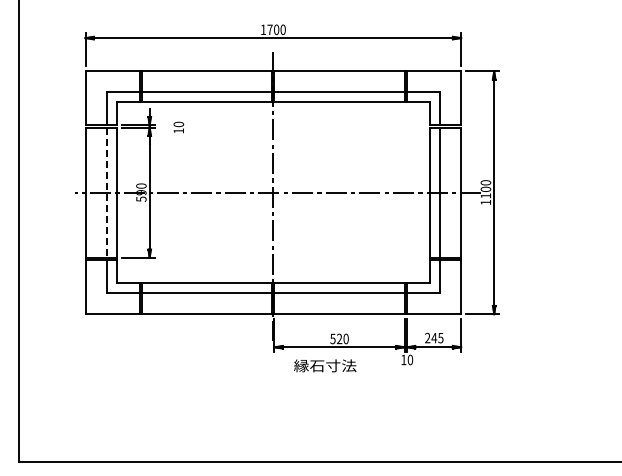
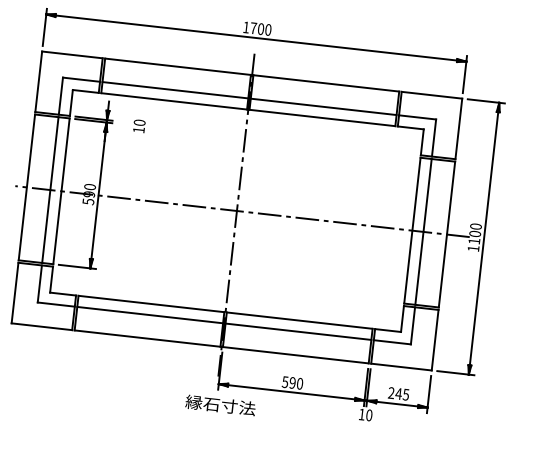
line: (106, 193) -> (50, 190), dashed -> solid
text: (339, 339) -> (292, 383), 520 -> 590
text: (325, 365) -> (220, 405), moved

